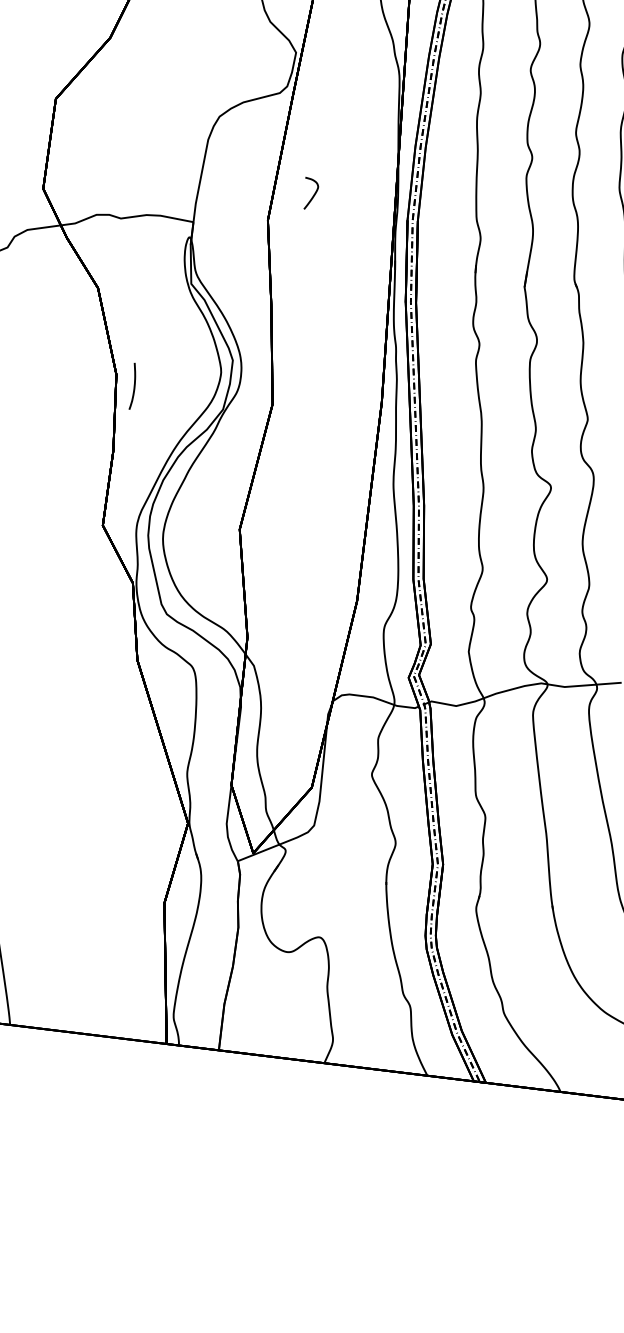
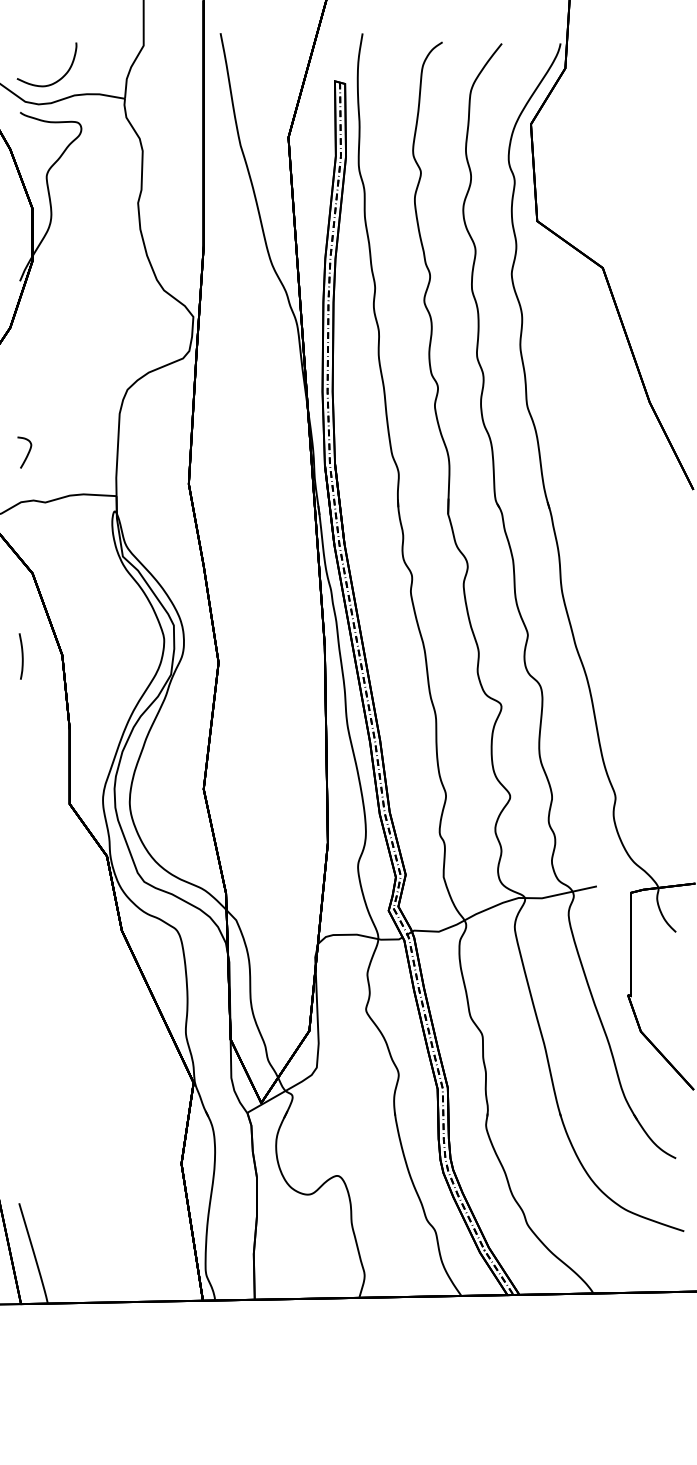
curve: (313, 195) -> (27, 453), moved
curve: (133, 386) -> (21, 656), moved

